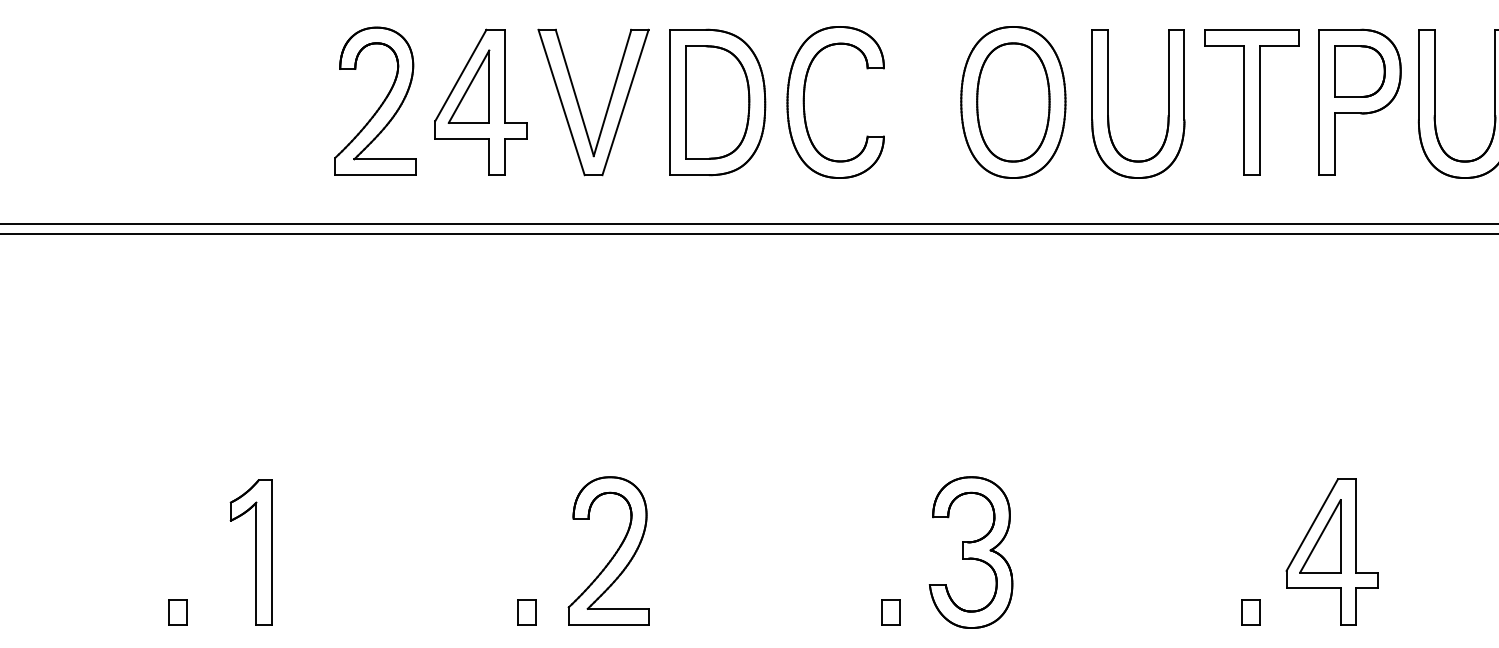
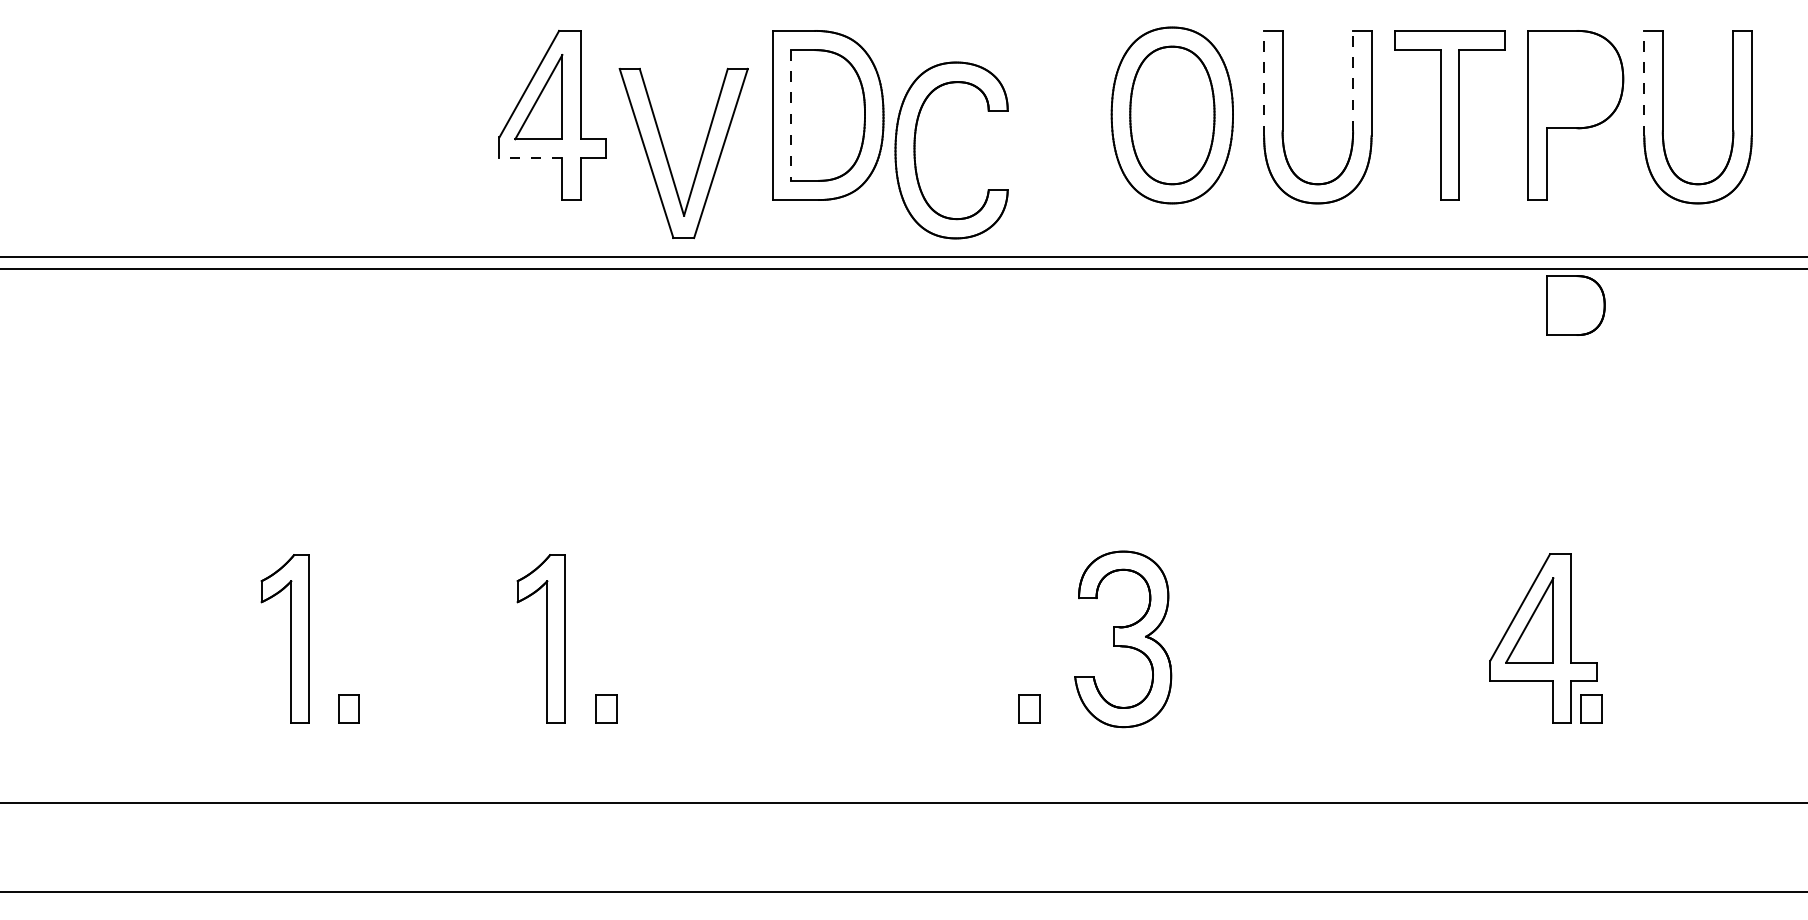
part: (1359, 71) -> (1575, 305), moved
line: (1168, 72) -> (1353, 80), solid -> dashed
line: (1092, 75) -> (1264, 83), solid -> dashed
line: (1419, 75) -> (1644, 83), solid -> dashed
line: (686, 102) -> (791, 115), solid -> dashed
part: (804, 102) -> (915, 150), moved
part: (380, 105) -> (435, 118), removed
part: (579, 105) -> (667, 156), moved
line: (461, 138) -> (530, 157), solid -> dashed
part: (470, 551) -> (540, 638), added
part: (613, 554) -> (707, 641), removed
part: (177, 612) -> (348, 708), moved
part: (1251, 612) -> (1591, 708), moved

